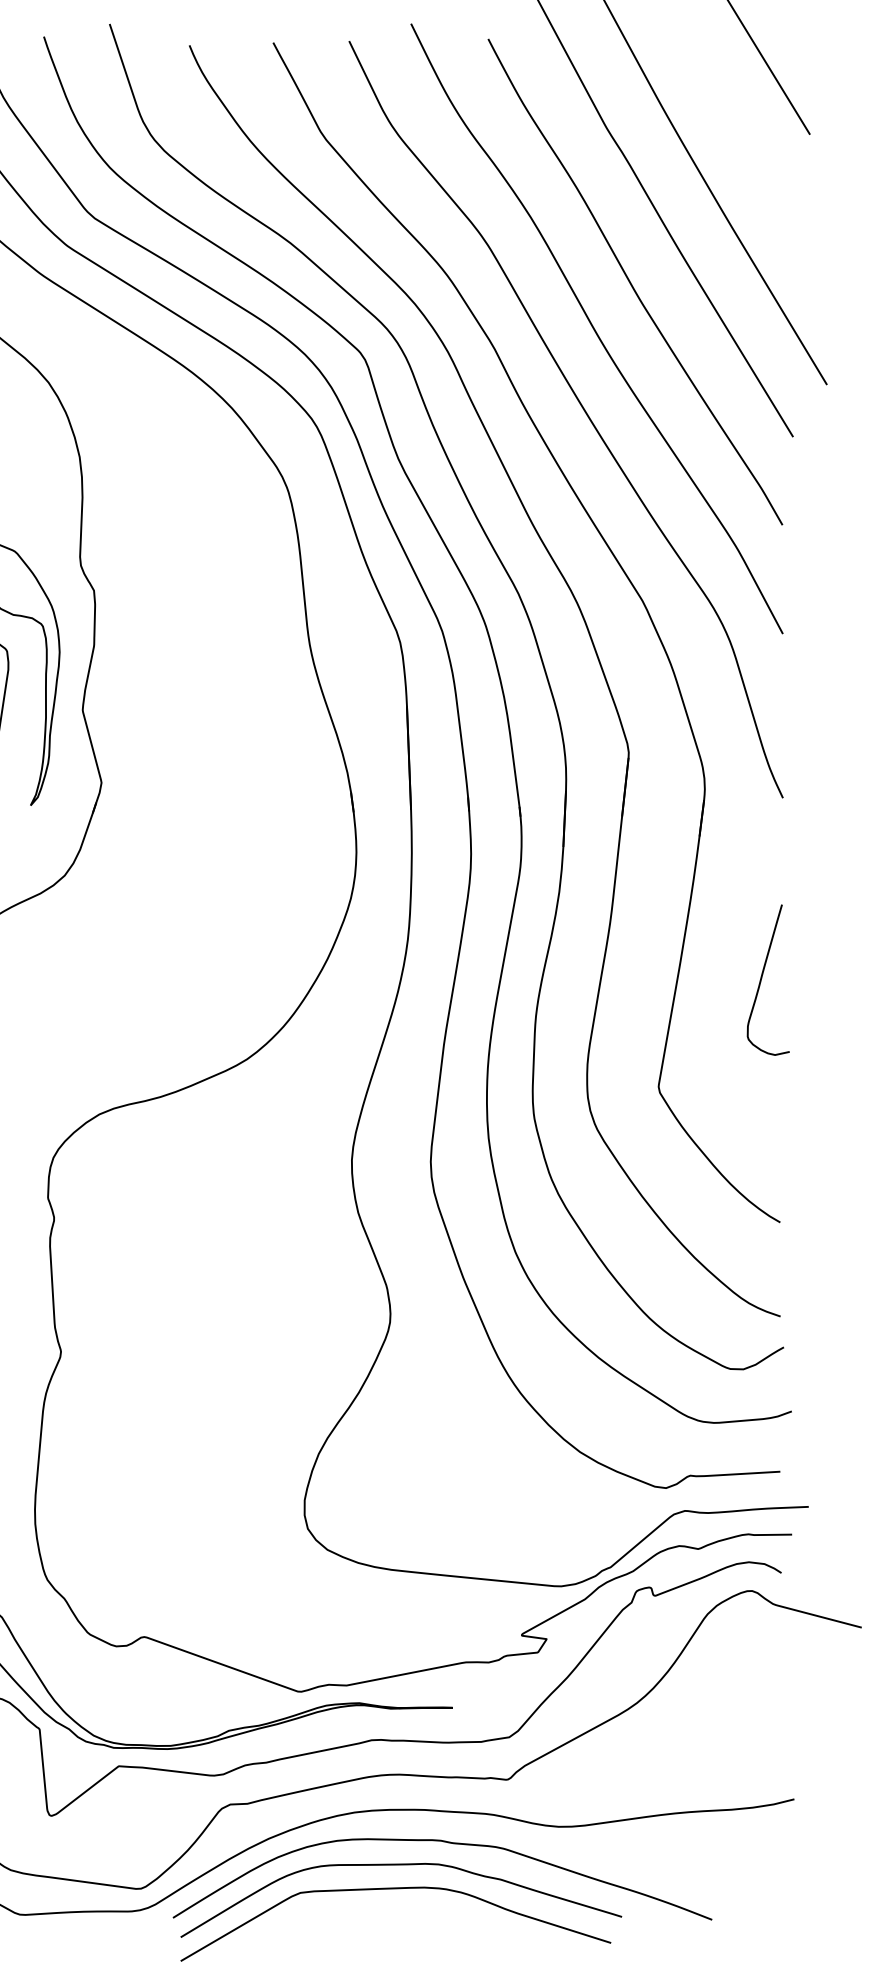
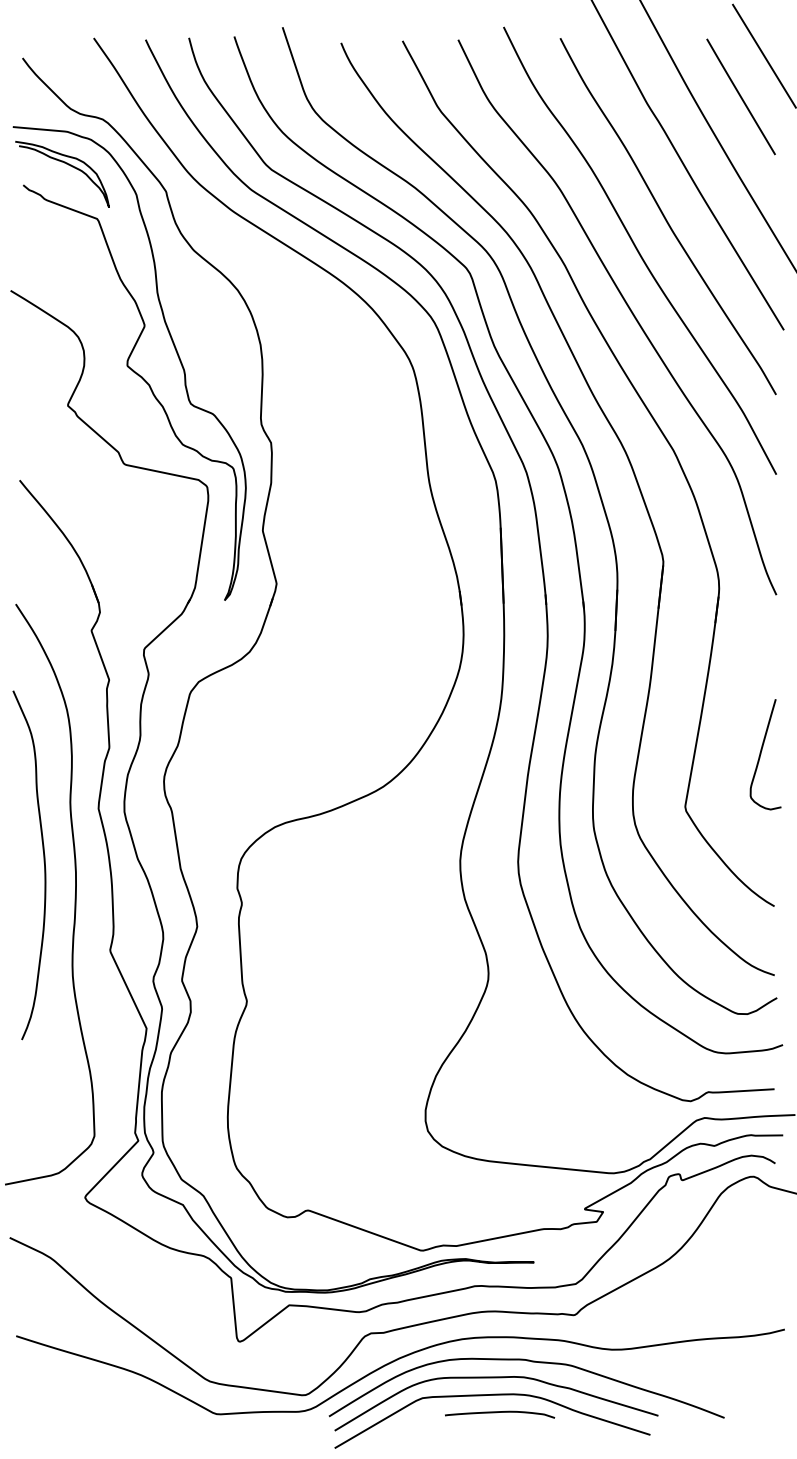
line: (733, 118) -> (740, 96), added
curve: (762, 979) -> (761, 754), moved
curve: (406, 1912) -> (500, 1412), added

